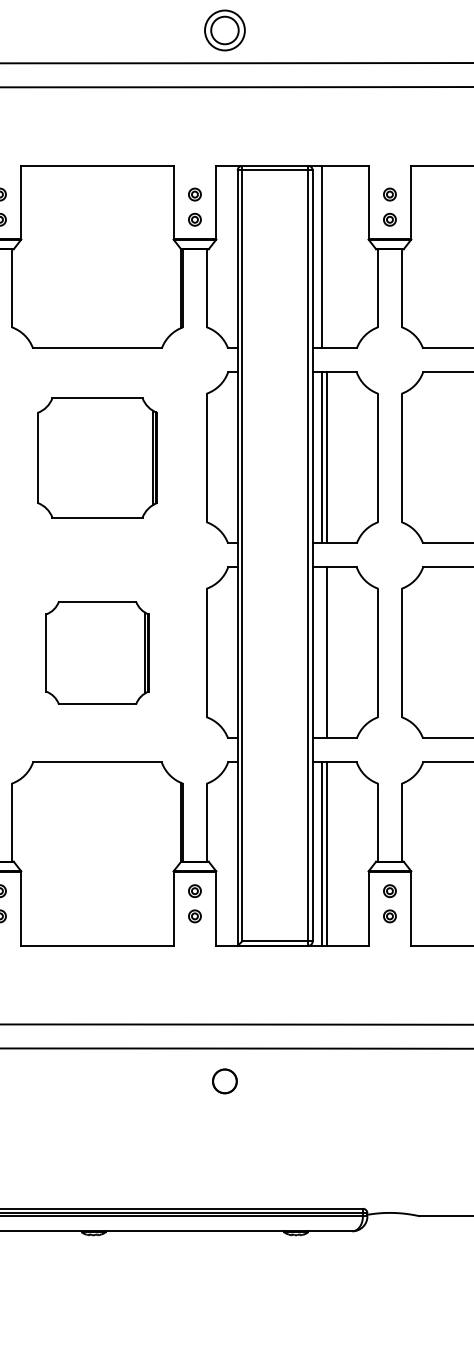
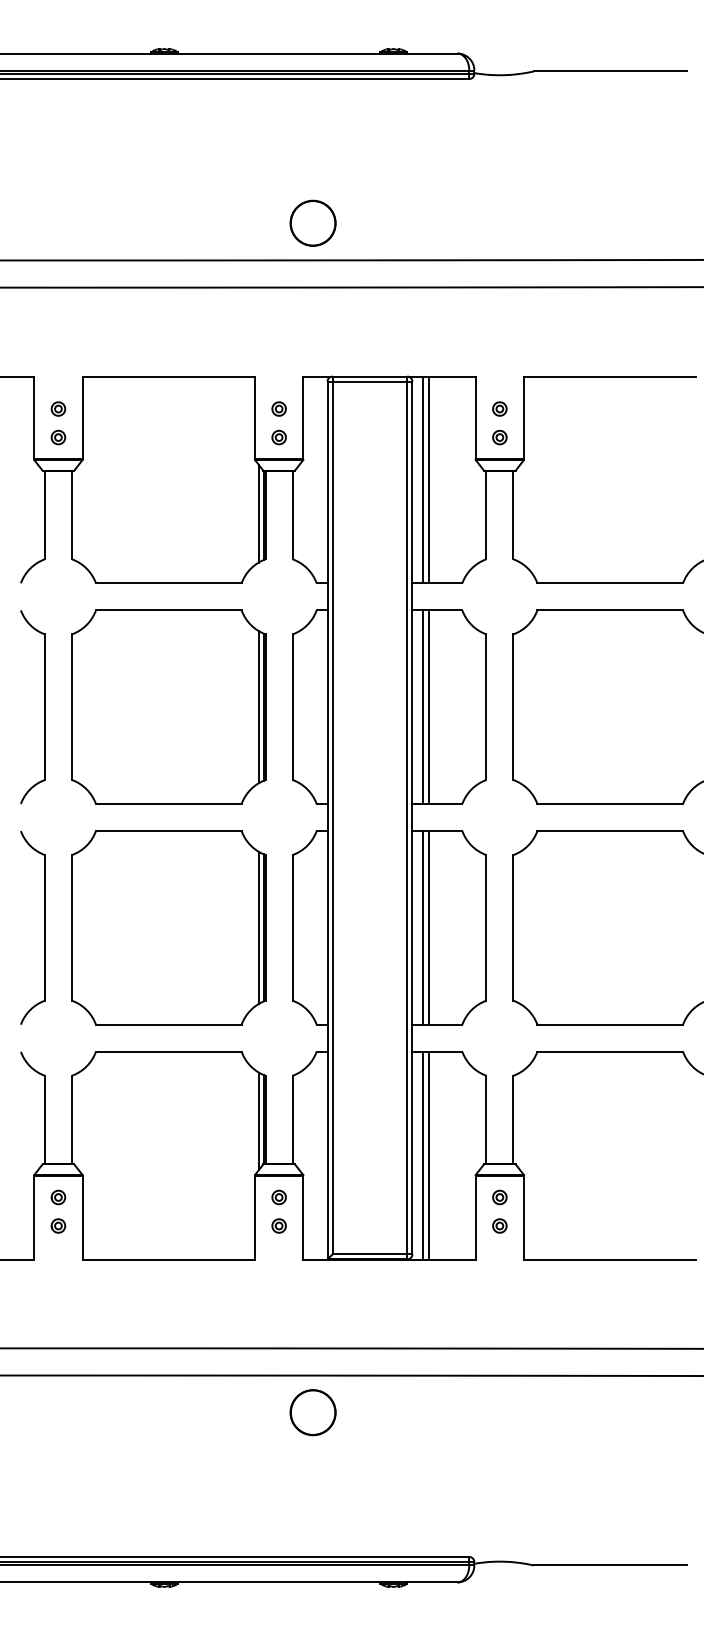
circle: (224, 30) -> (312, 223), size x1.43
line: (326, 257) -> (428, 480), added
line: (176, 286) -> (258, 513), added
part: (97, 457) -> (168, 706), size x1.43
part: (97, 652) -> (168, 927), size x1.67
line: (322, 652) -> (423, 927), added
line: (176, 824) -> (258, 1121), added
circle: (224, 1081) -> (312, 1412), size x1.67

